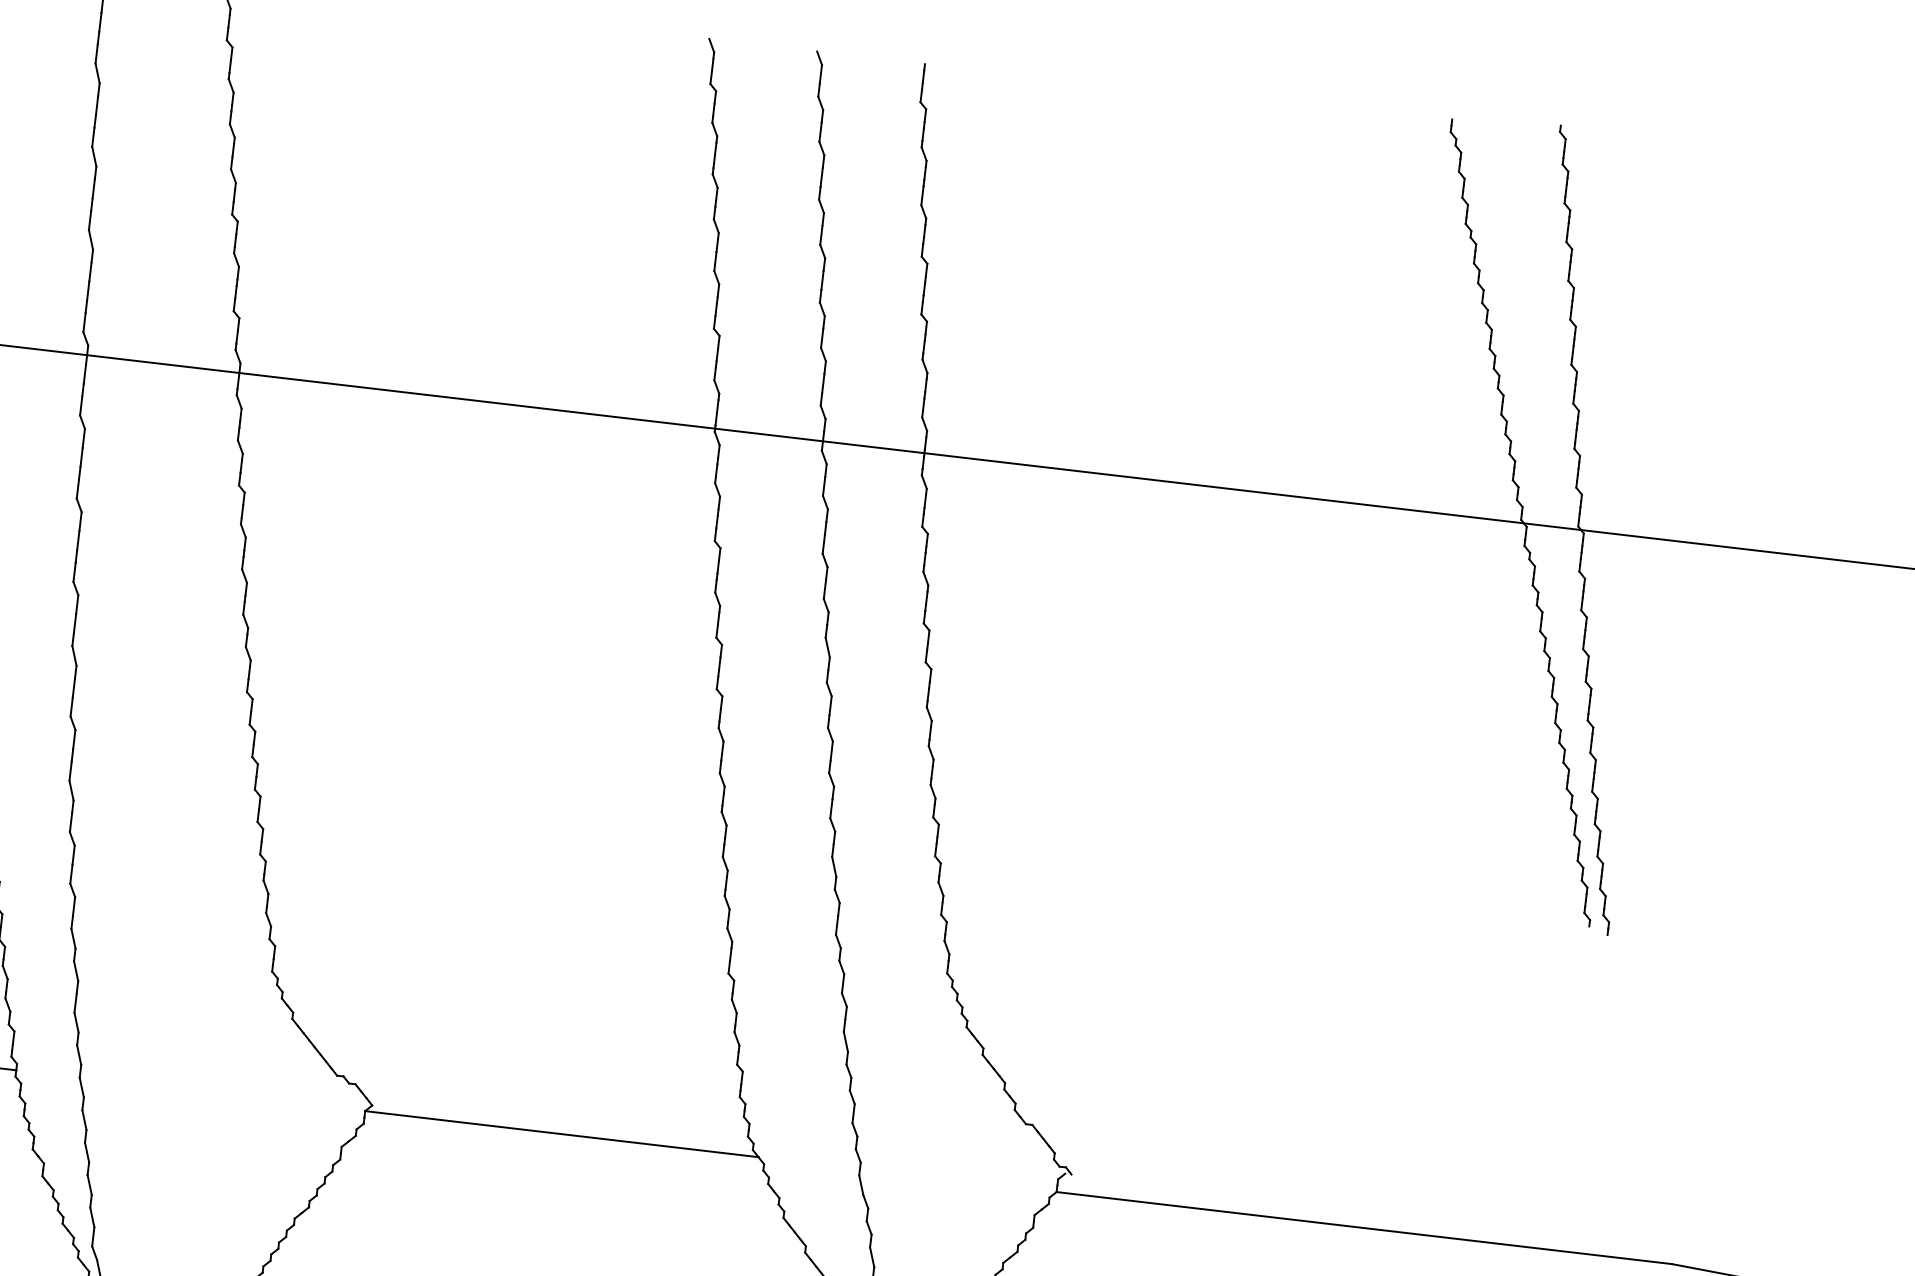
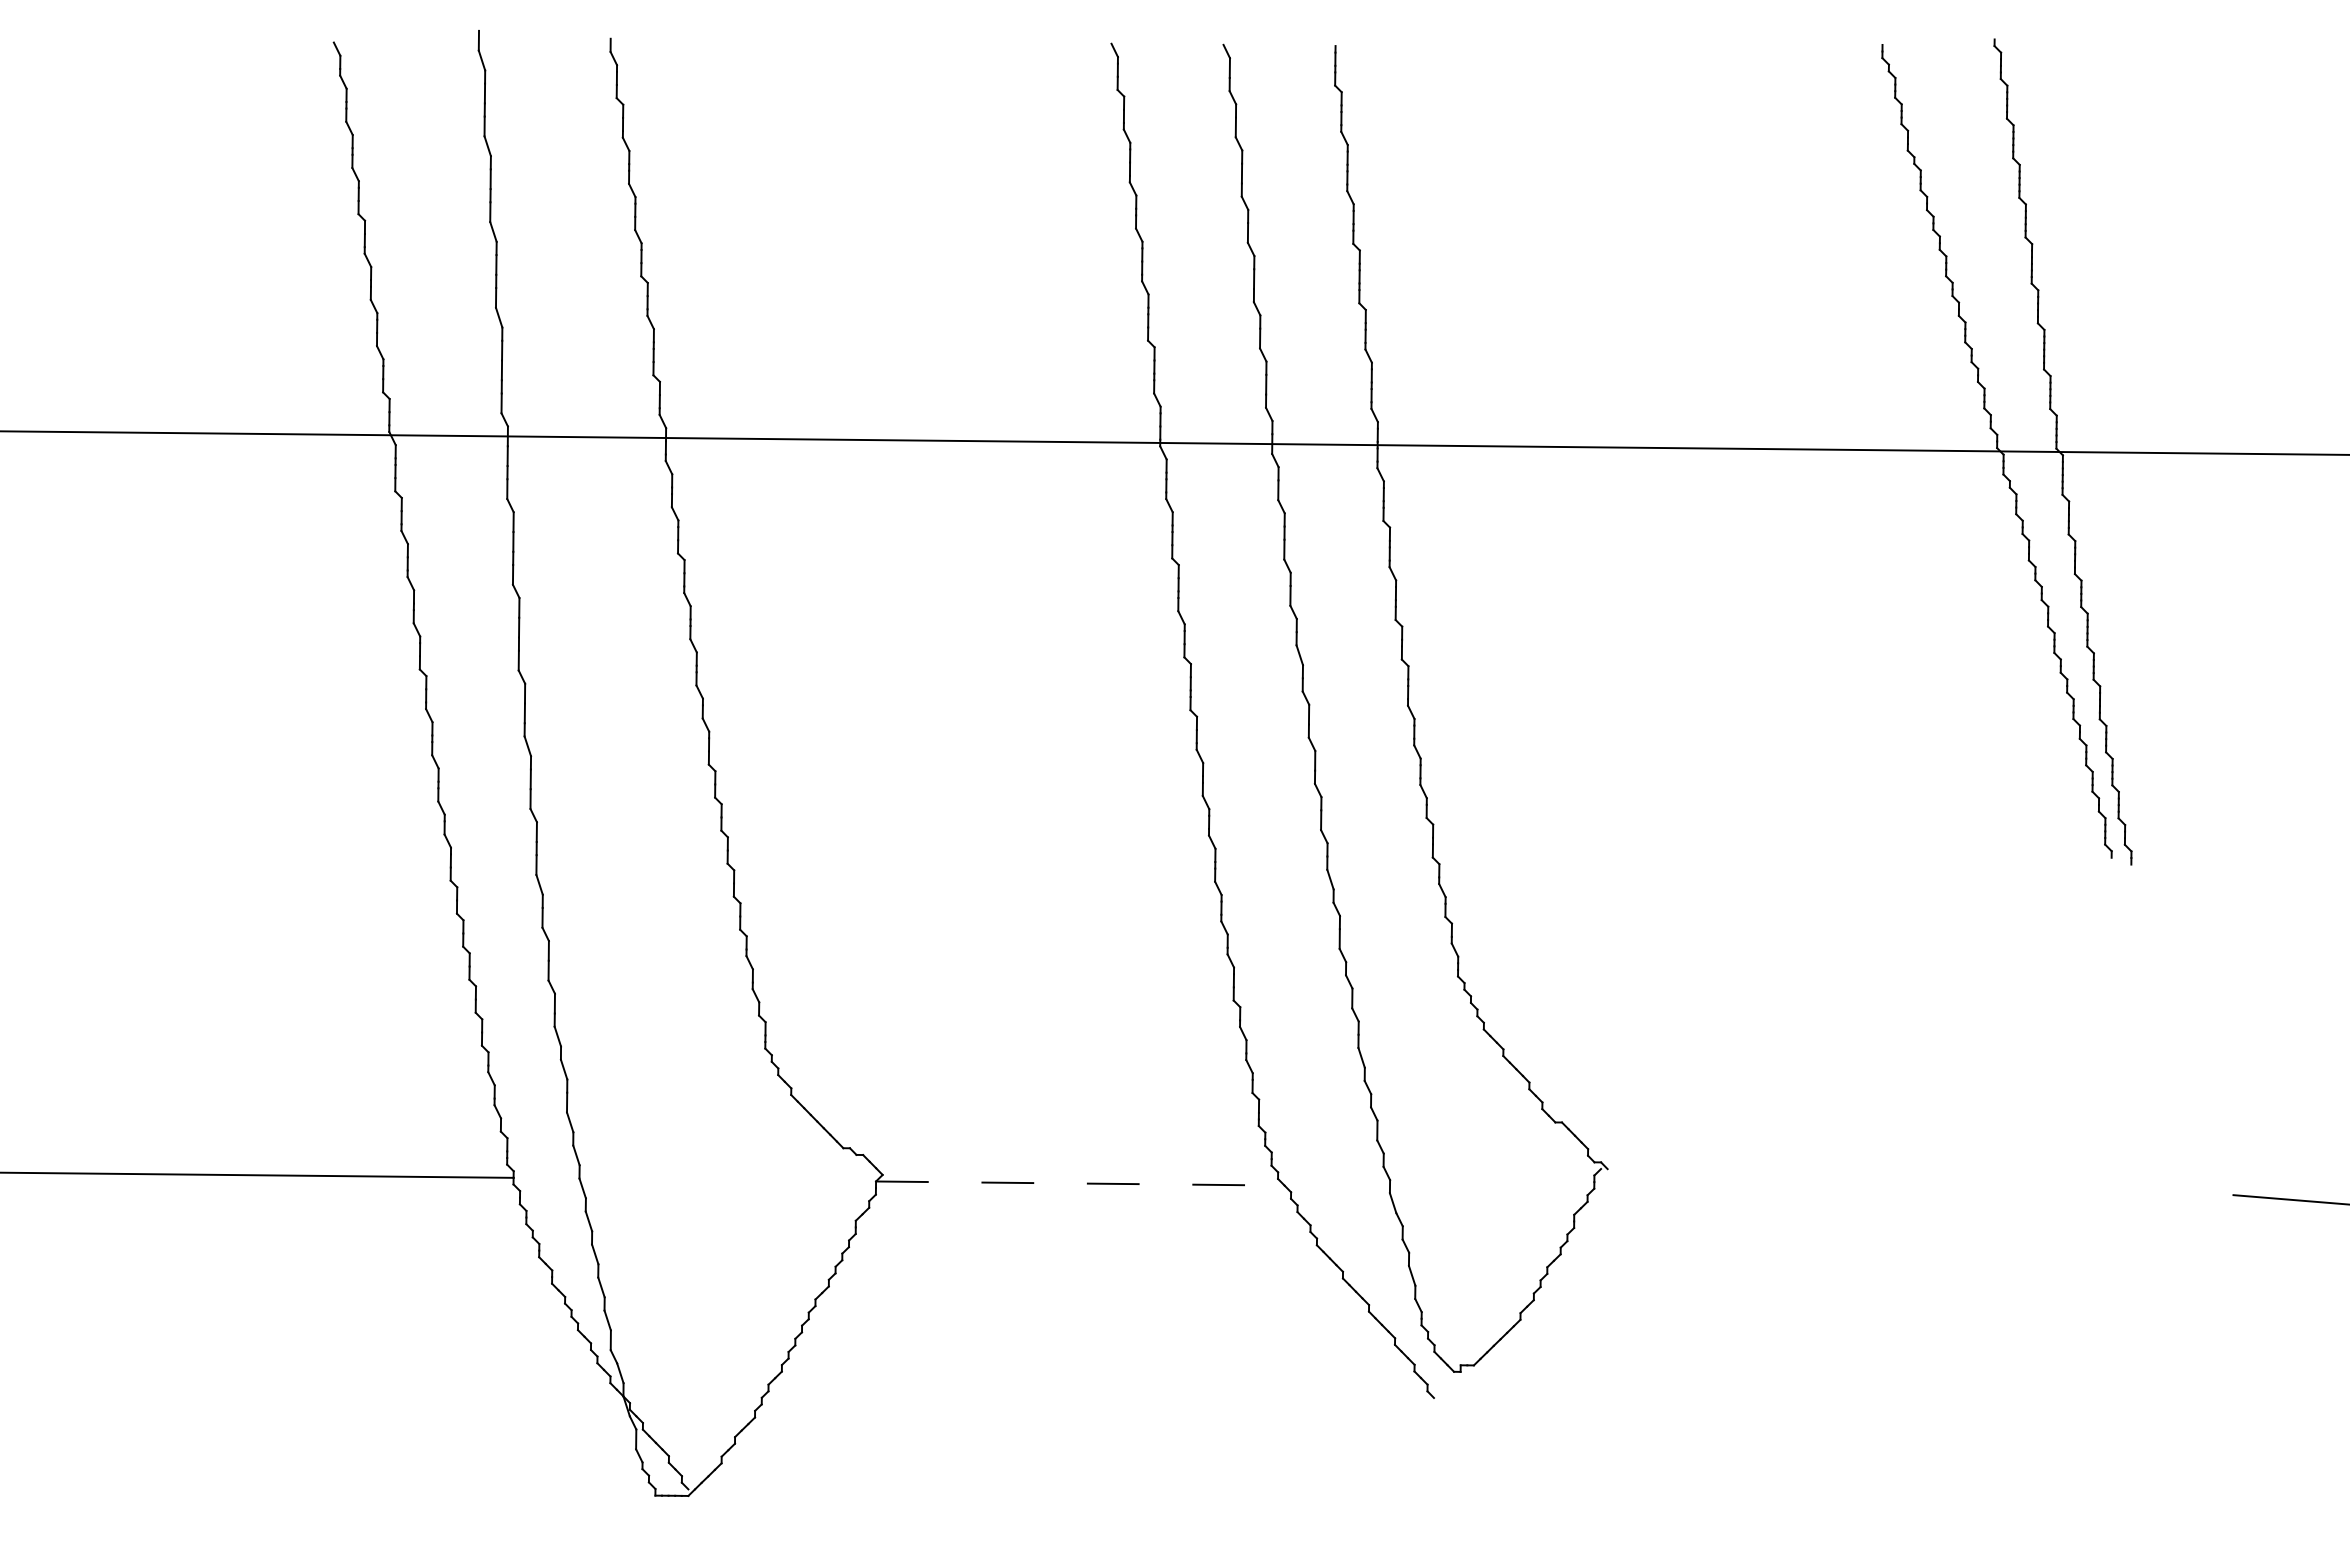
line: (562, 1134) -> (1080, 1183), solid -> dashed
line: (1363, 1227) -> (1913, 1191), removed

